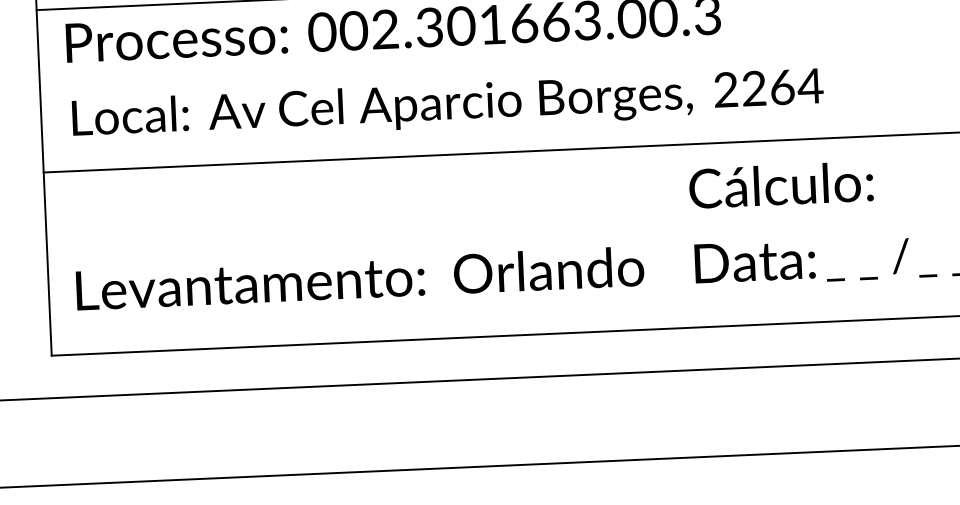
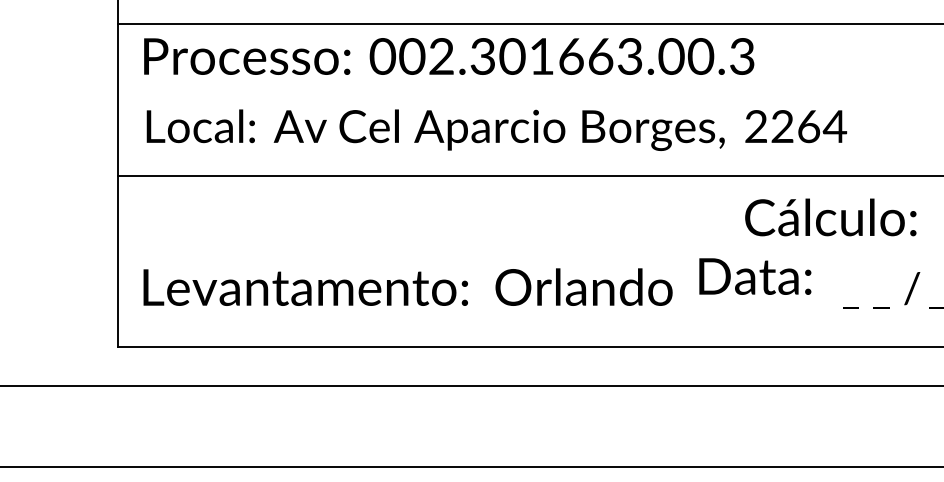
text: (780, 185) -> (830, 217), moved
text: (755, 261) -> (755, 276), moved

